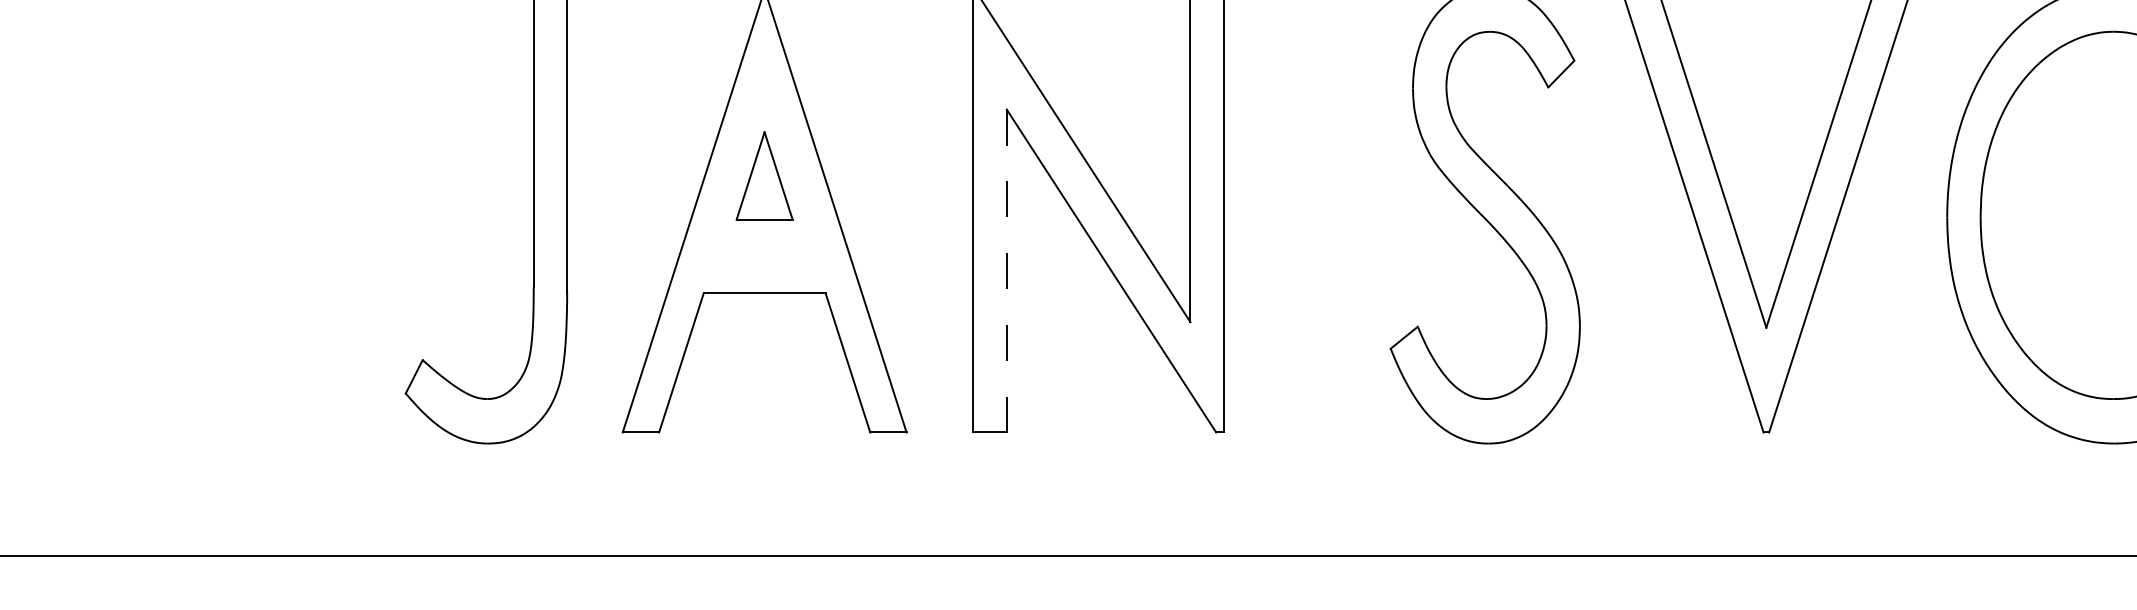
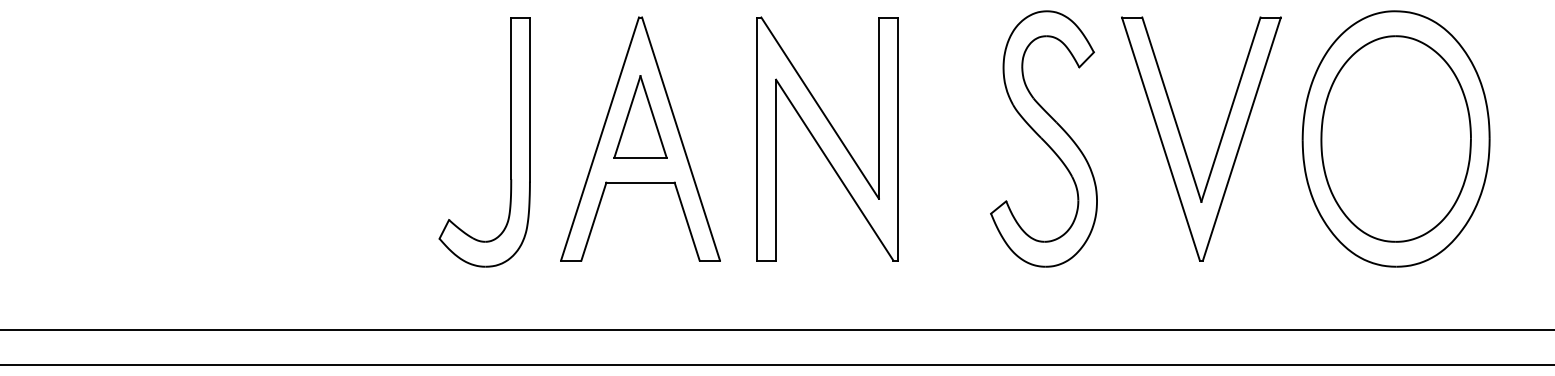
part: (764, 175) -> (640, 116), size x1.67
line: (1007, 271) -> (776, 170), dashed -> solid

